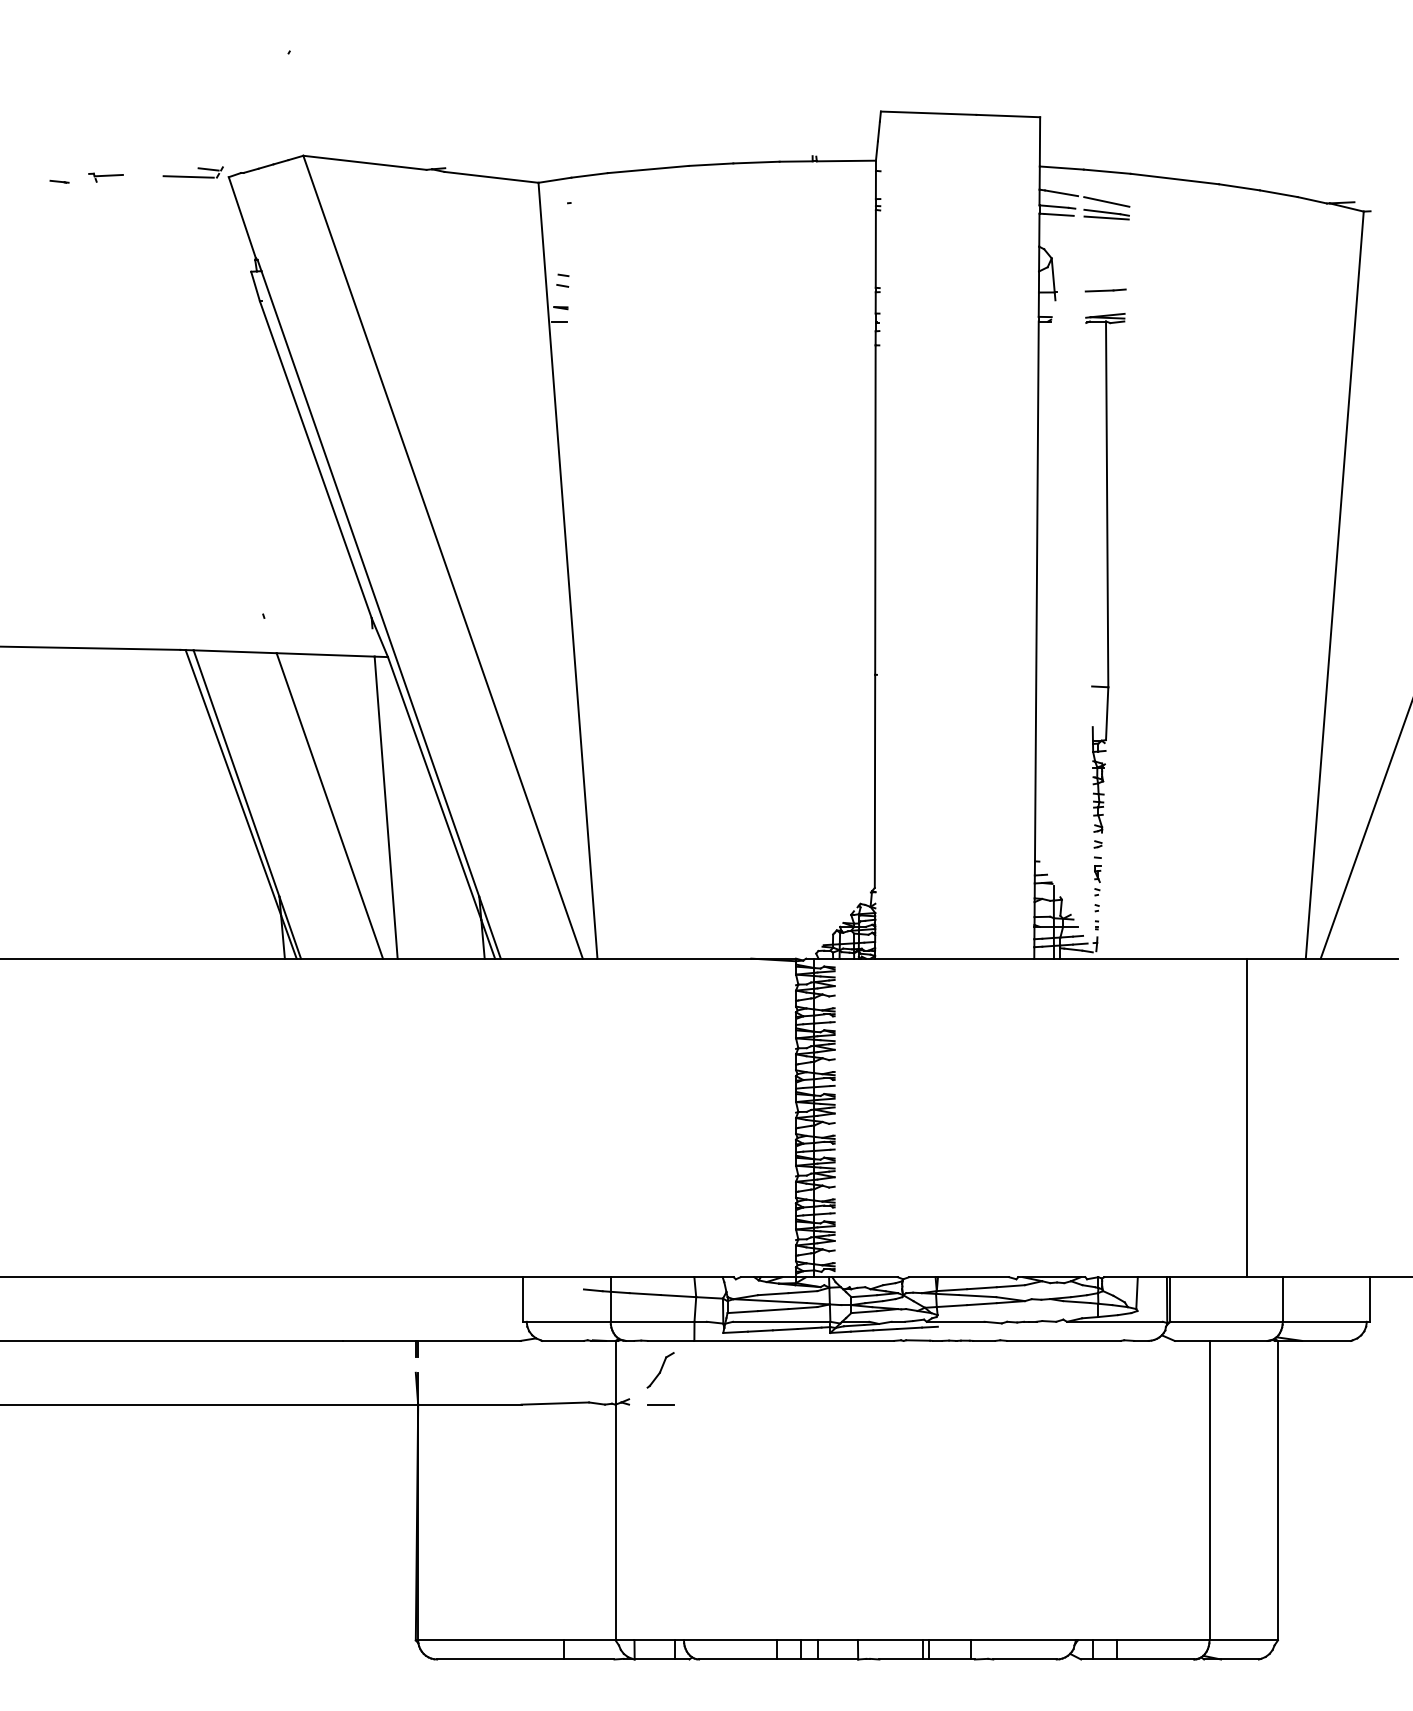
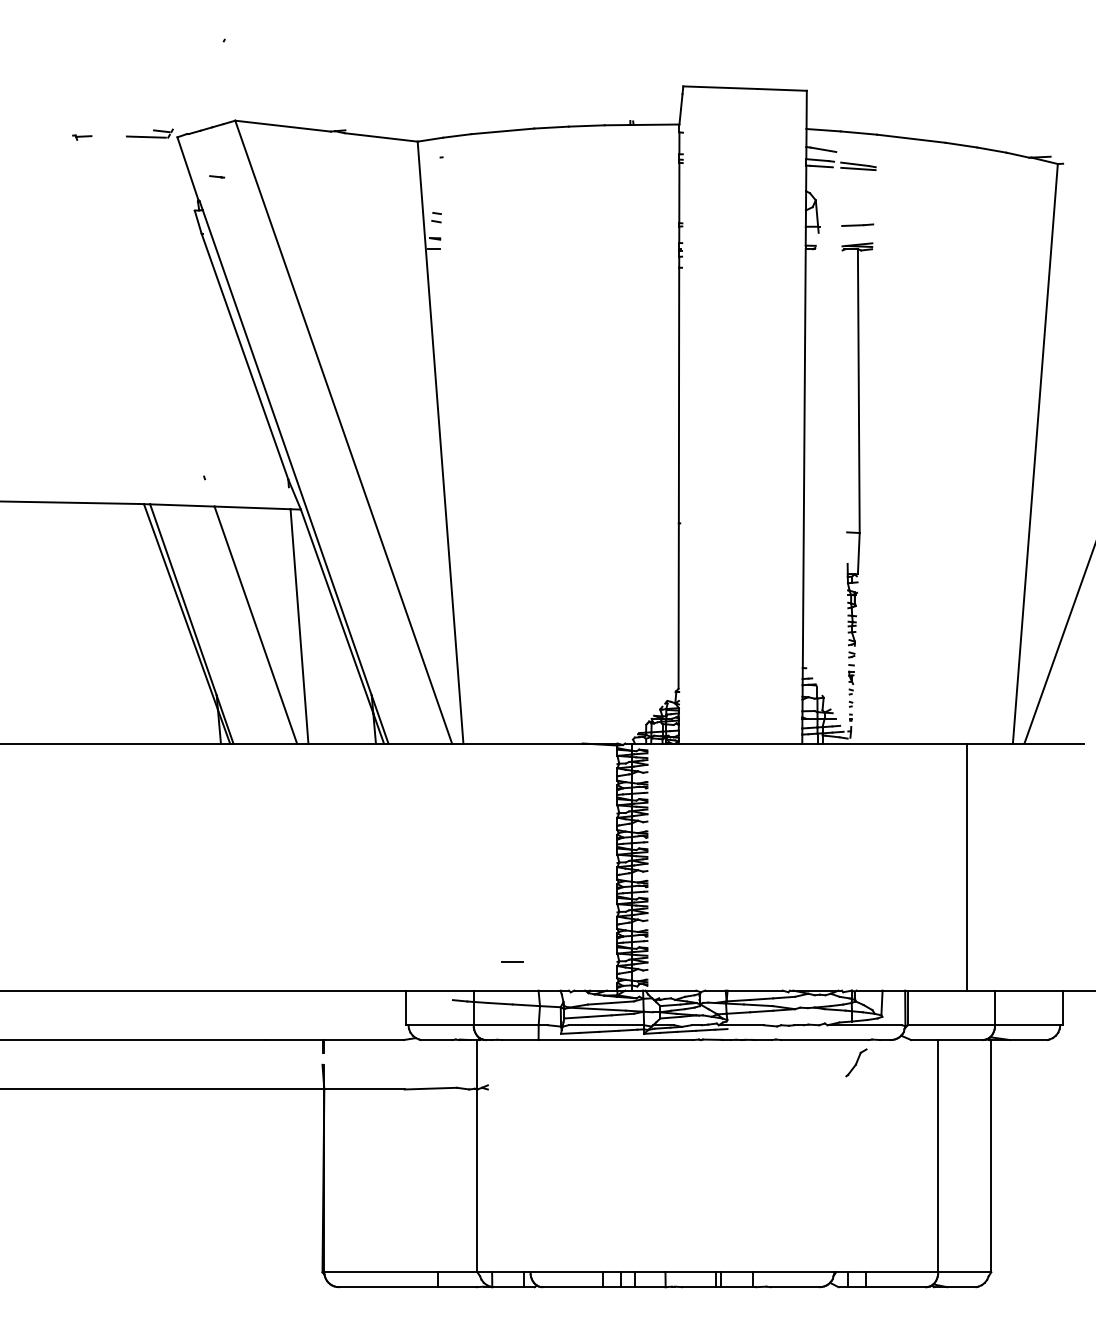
part: (106, 177) -> (82, 137), size x0.7
line: (60, 181) -> (217, 176), moved
line: (1106, 201) -> (858, 156), removed
part: (660, 1369) -> (856, 1062), moved
line: (660, 1403) -> (512, 961), moved

